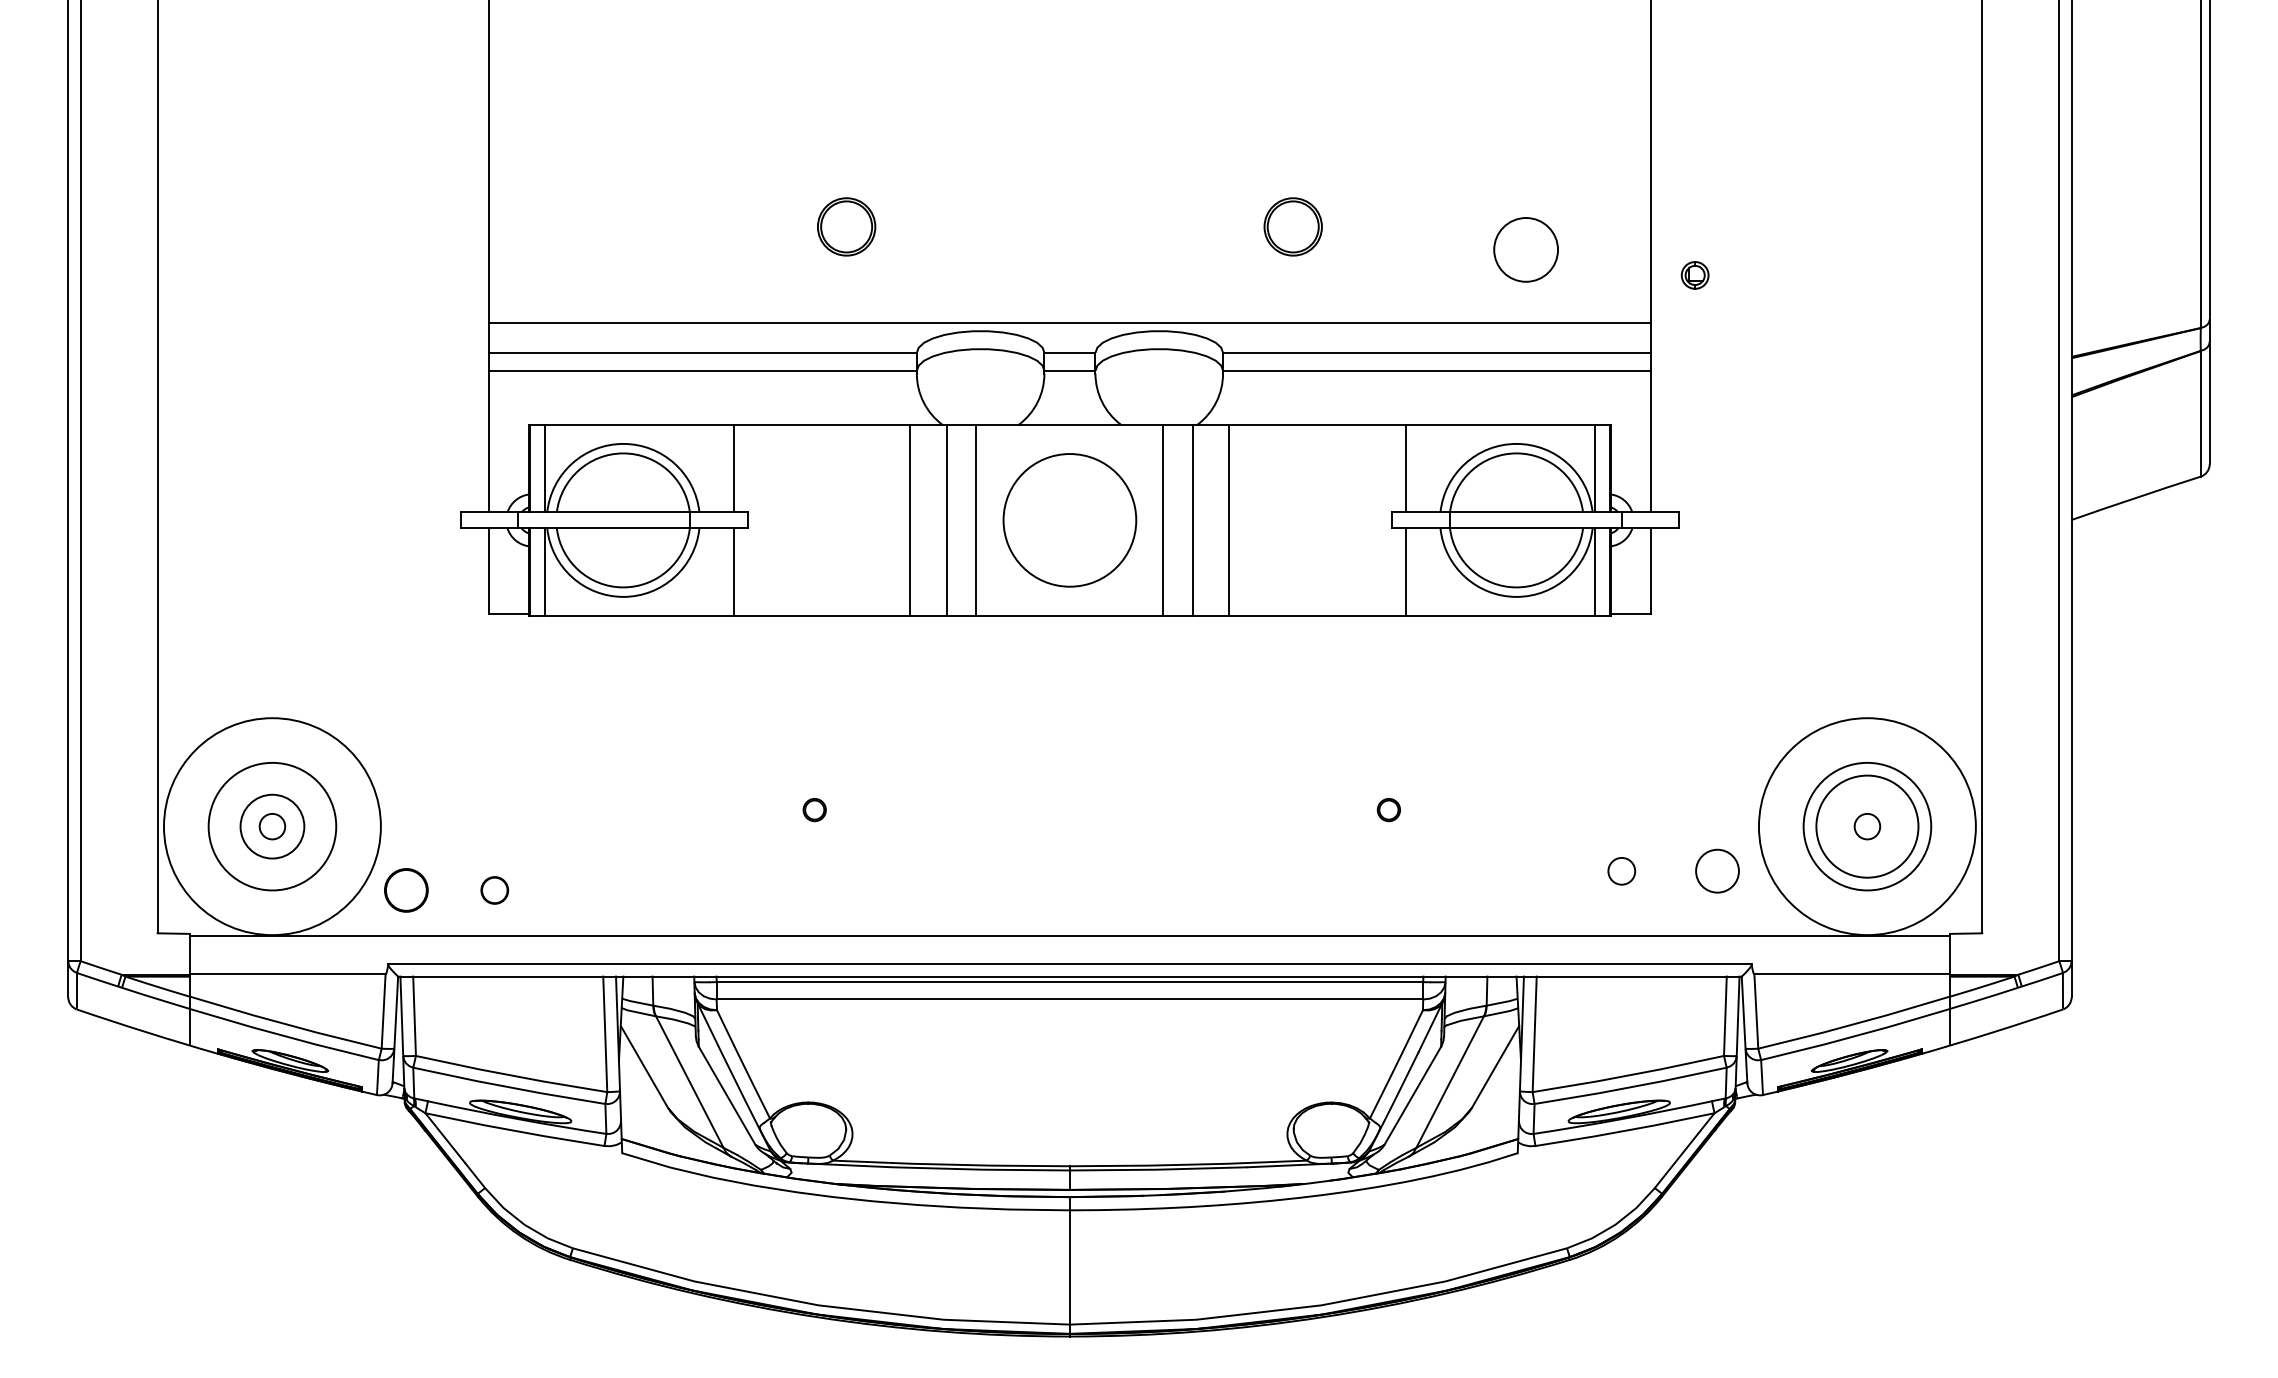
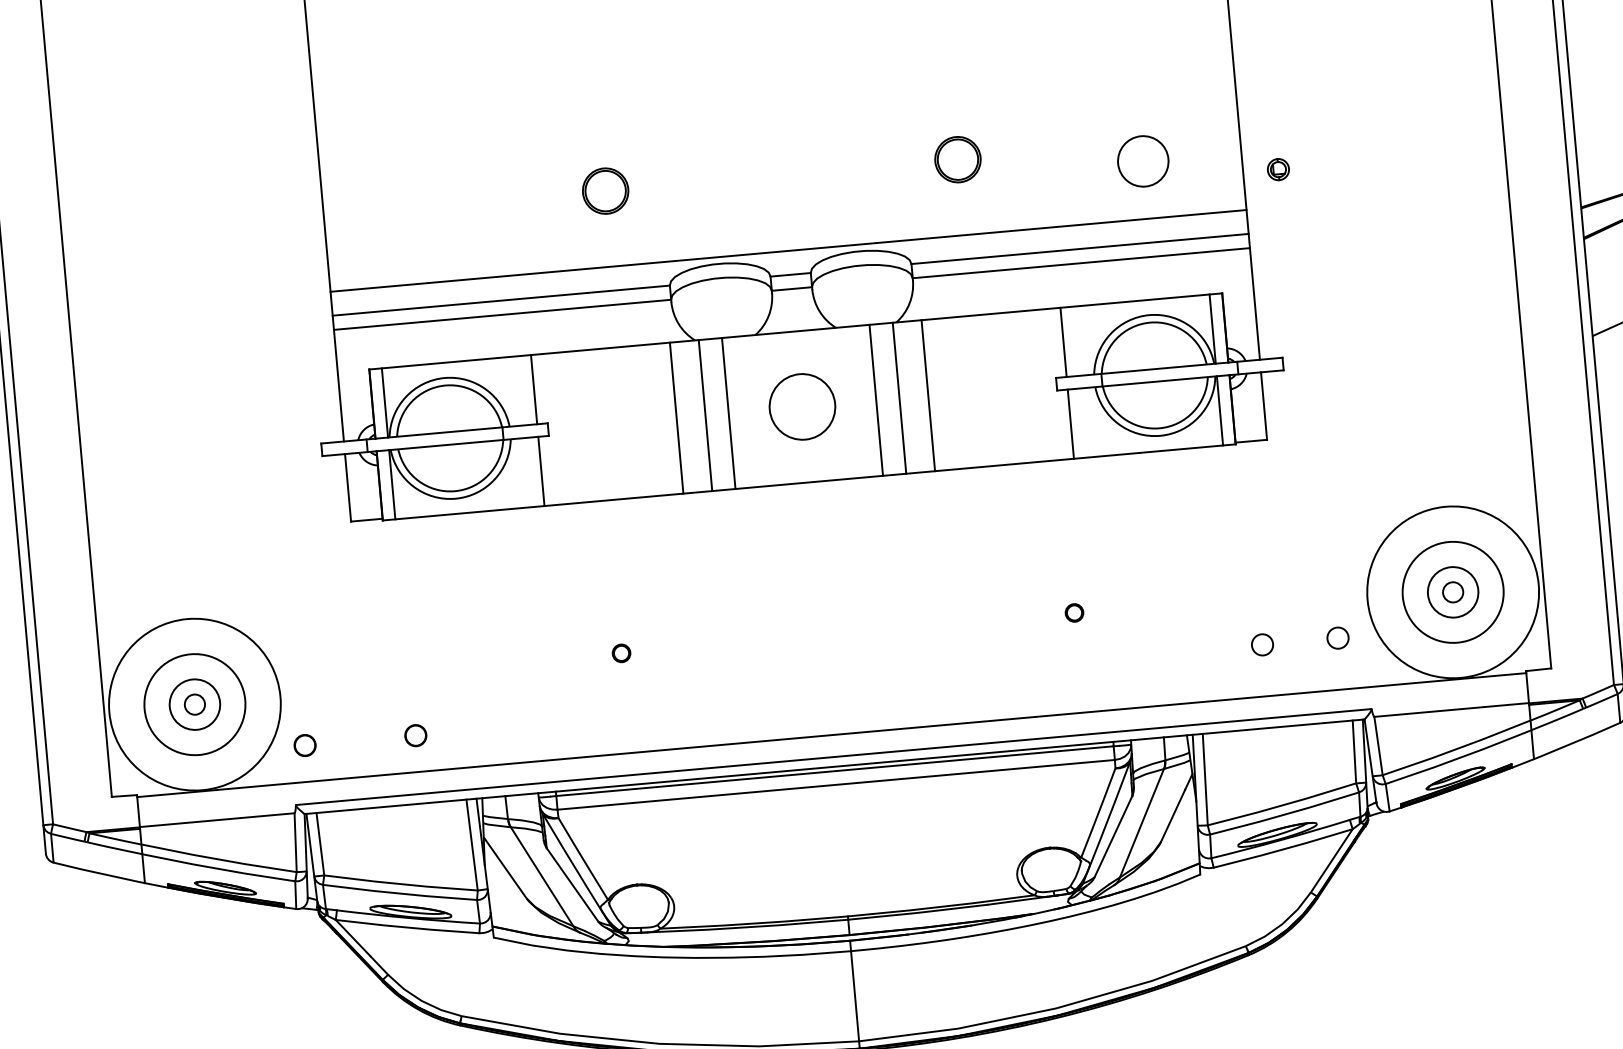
circle: (1069, 520) -> (802, 407), size x0.62
circle: (1867, 826) -> (1453, 592), size x0.62
circle: (1717, 871) -> (1338, 638), size x0.62
circle: (406, 890) -> (305, 745), size x0.62
part: (494, 890) -> (415, 735), moved

